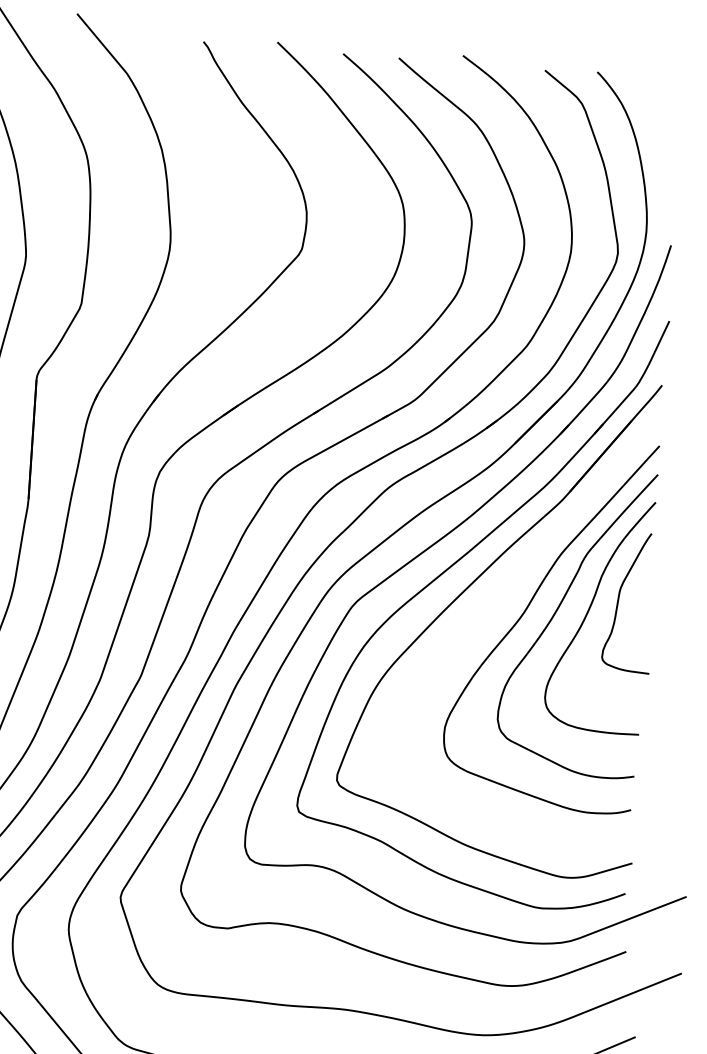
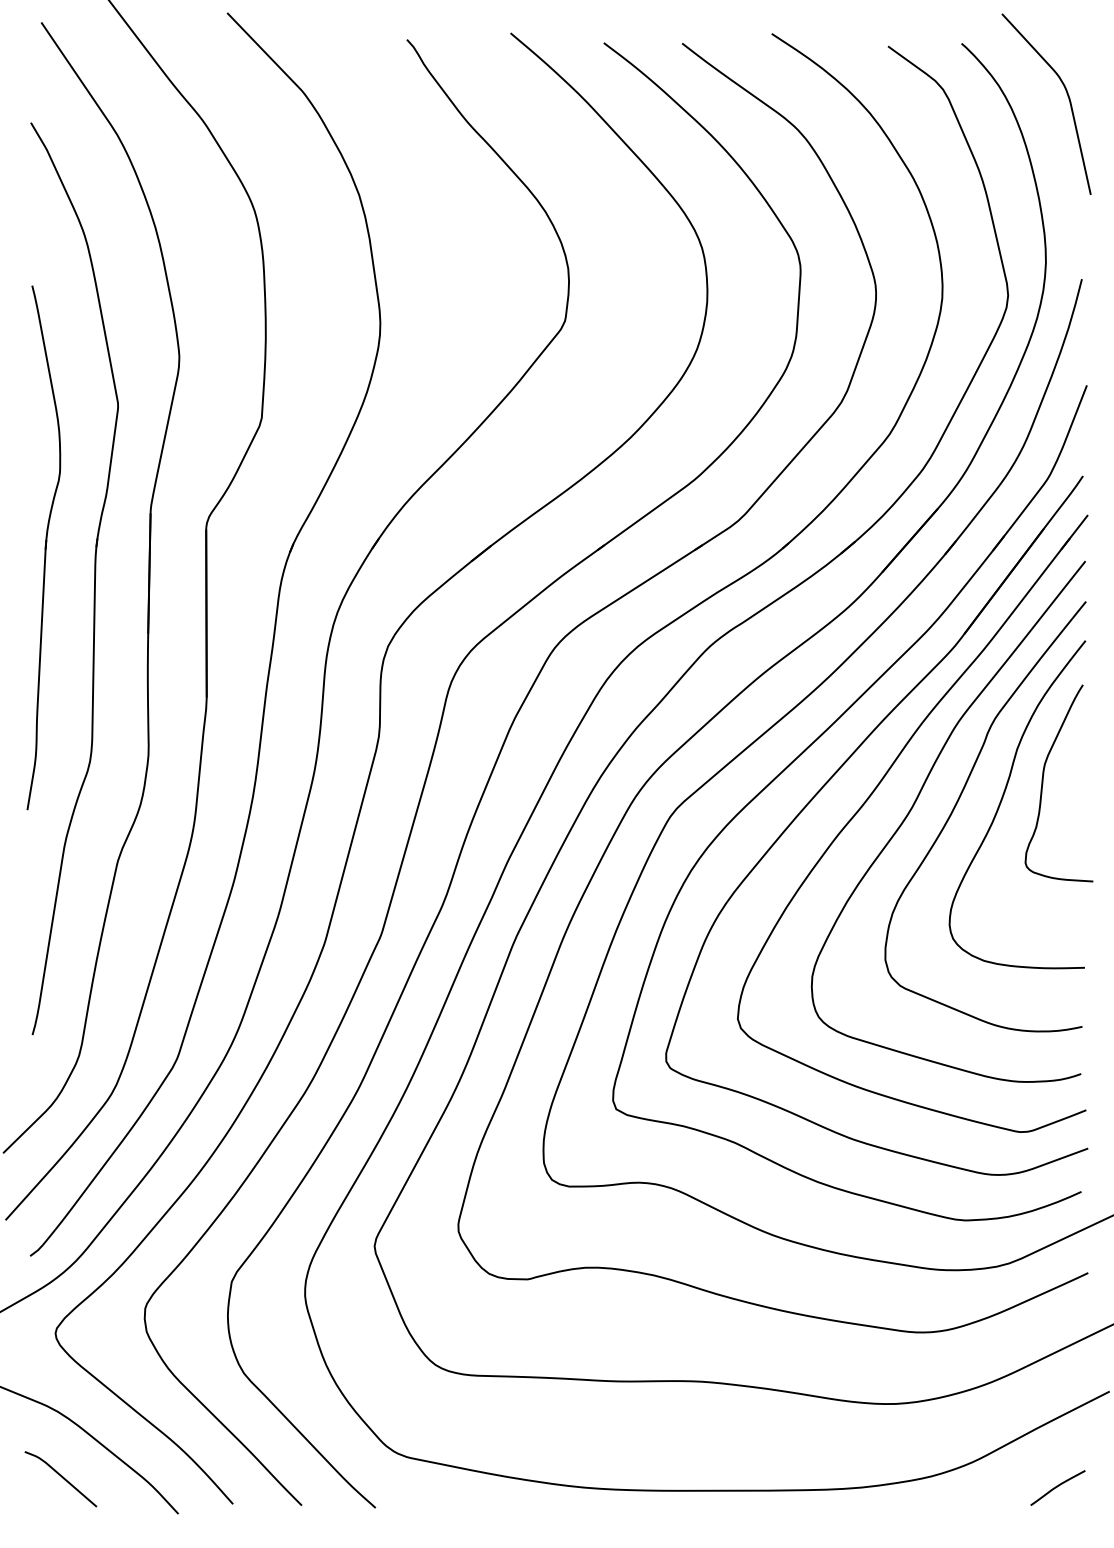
curve: (669, 114) -> (1067, 96), added
part: (497, 600) -> (873, 793), added

